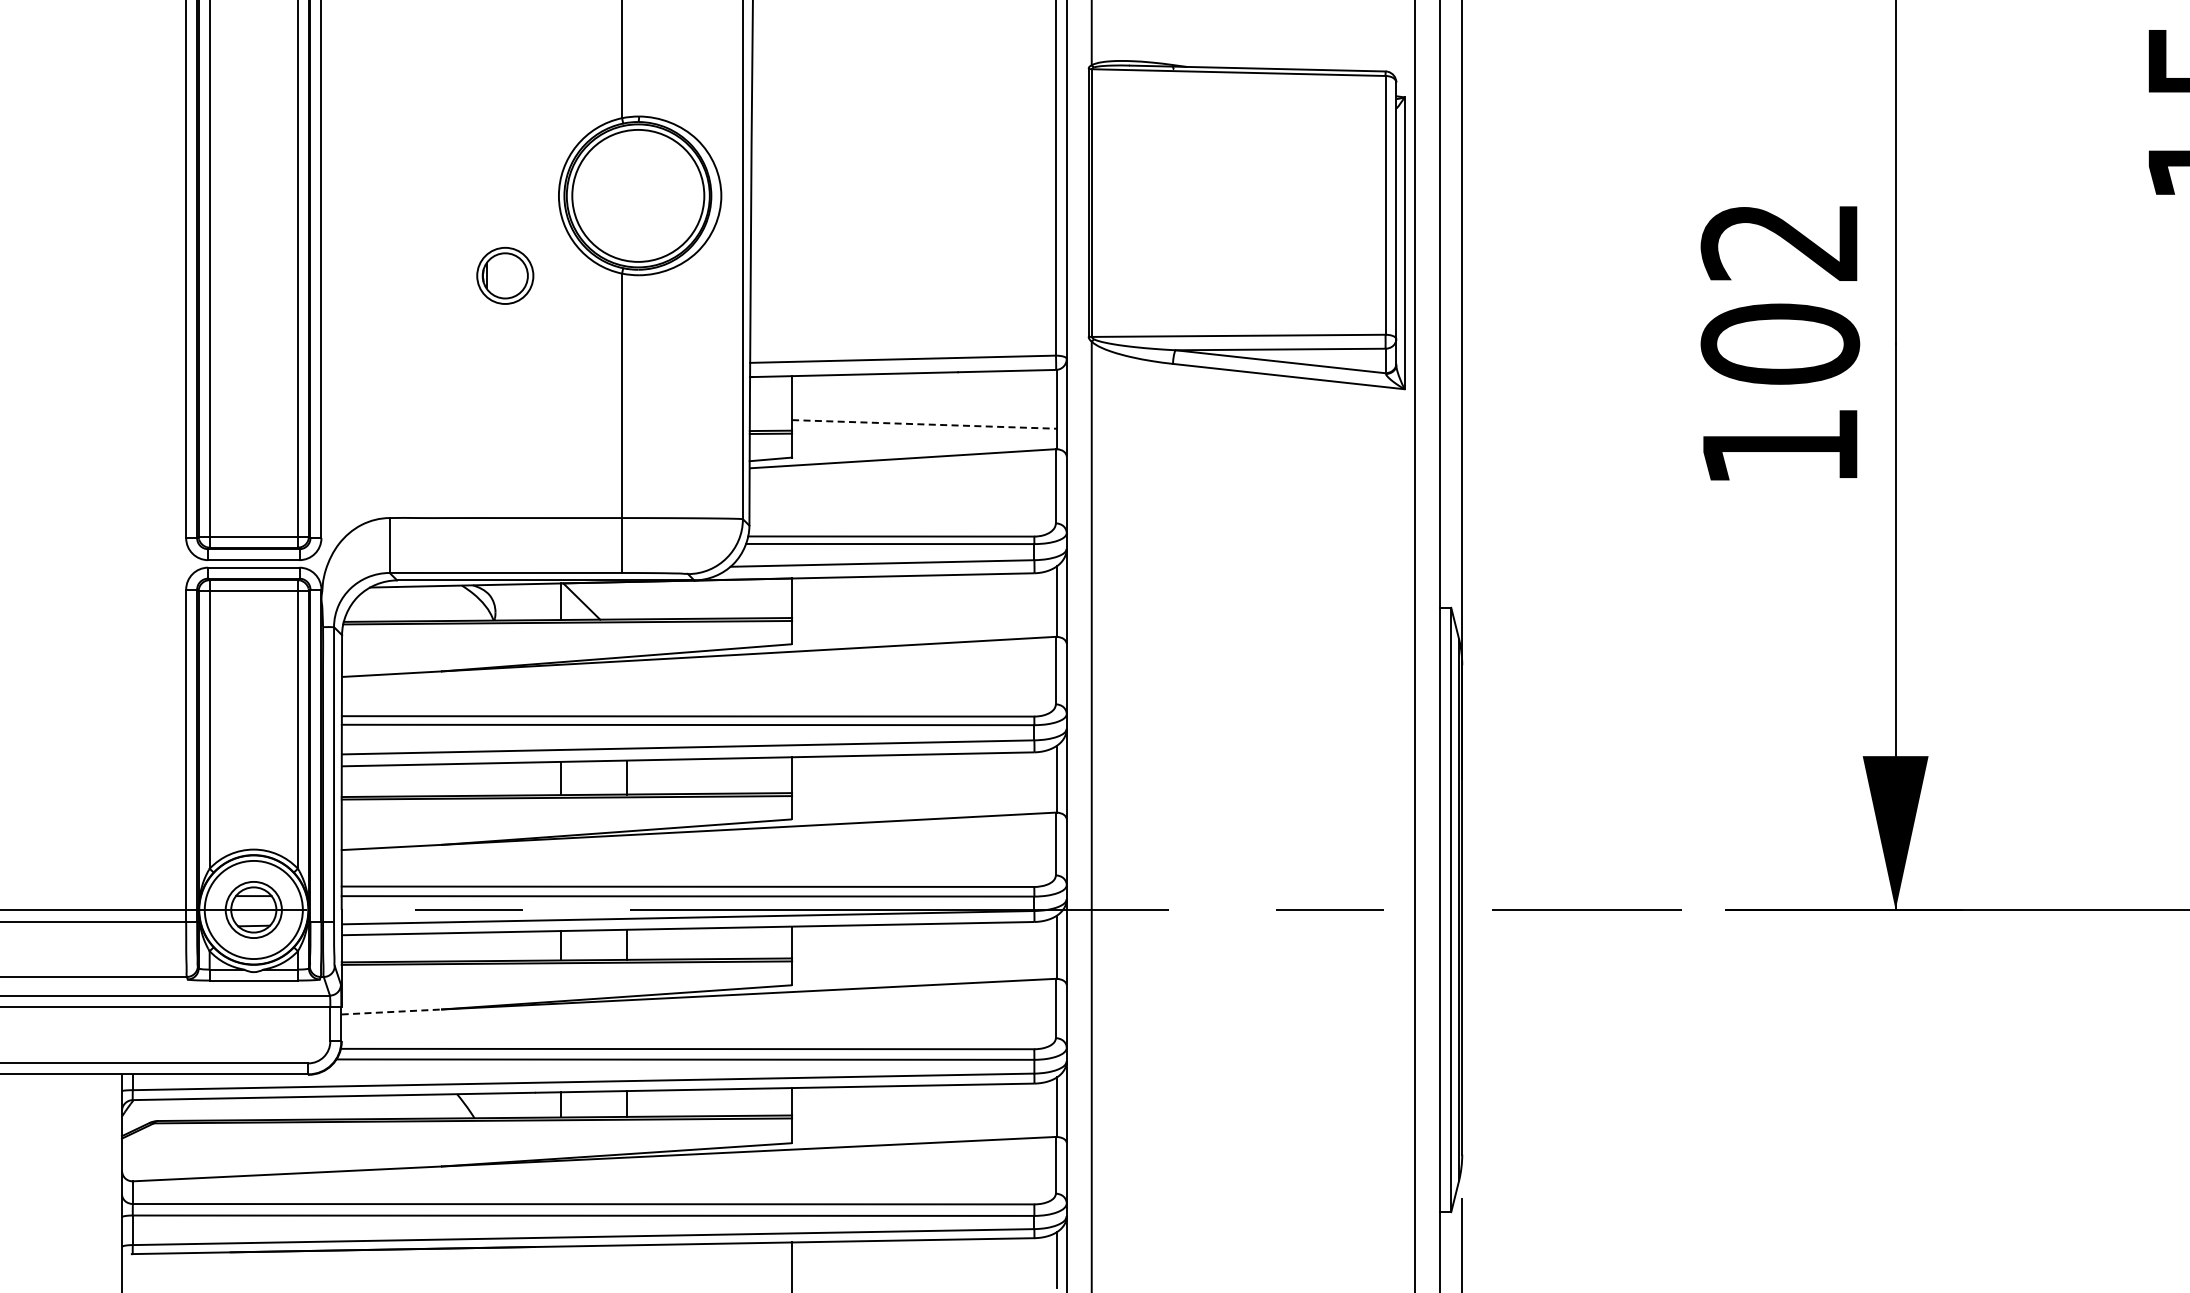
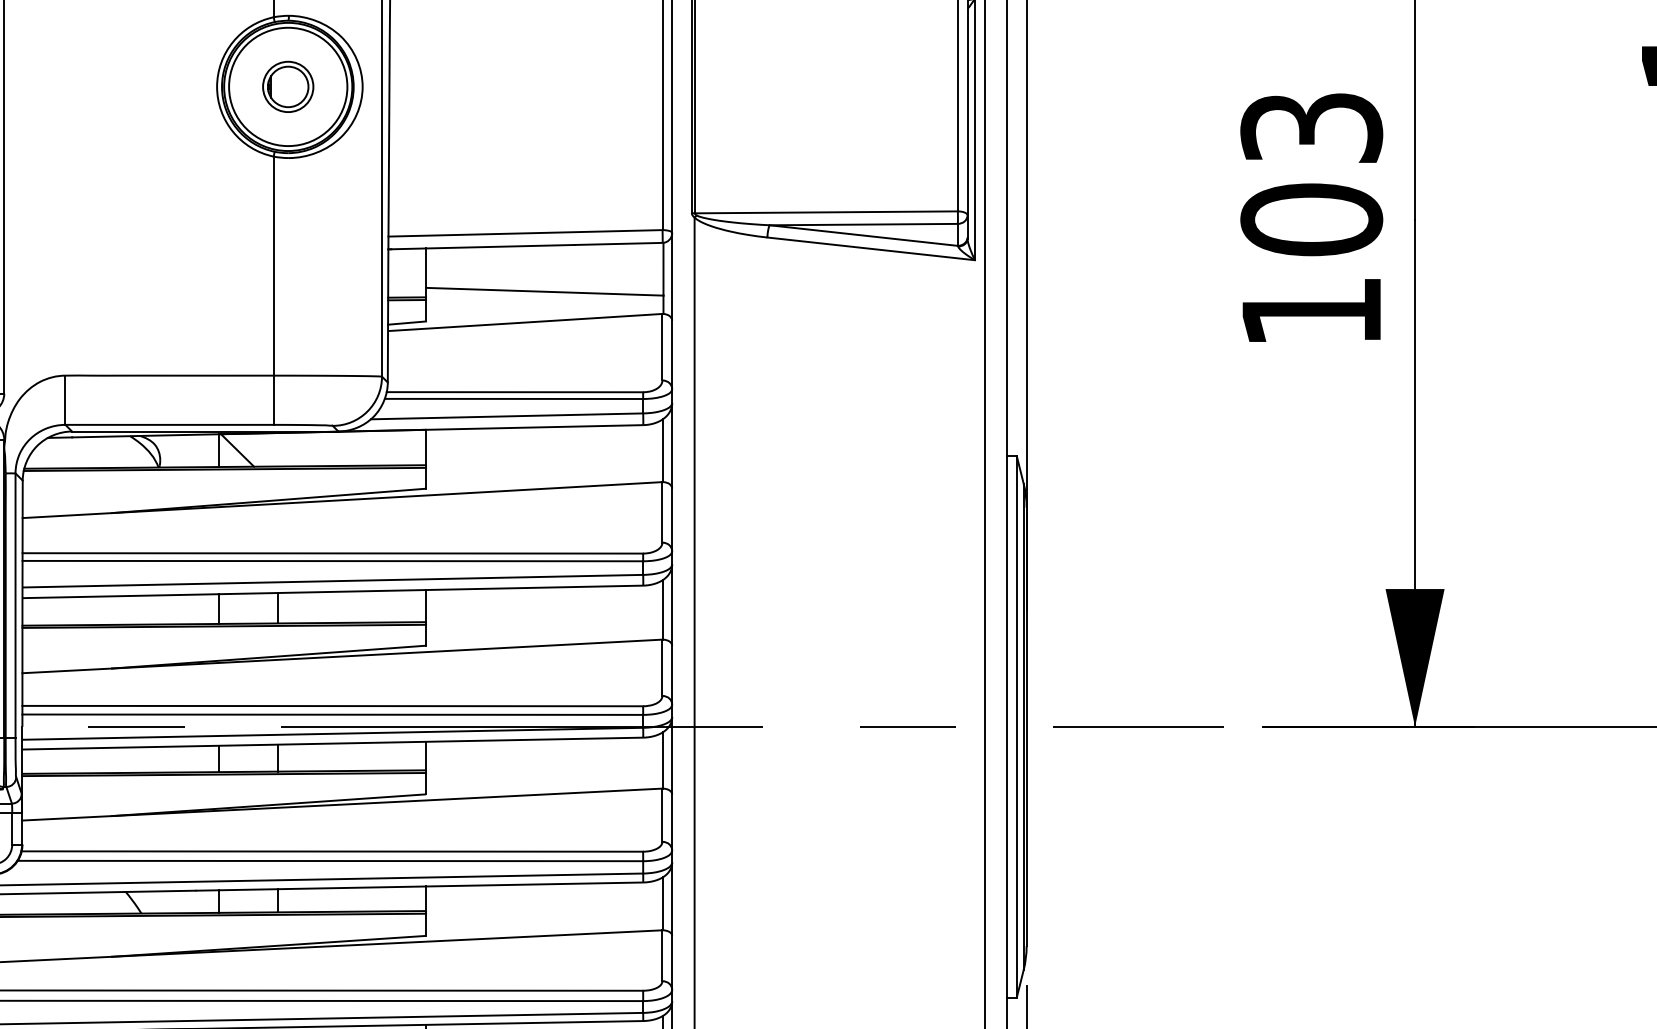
text: (1780, 241) -> (1311, 127), 102 -> 103
part: (505, 275) -> (288, 86), moved
line: (924, 424) -> (544, 291), dashed -> solid
line: (391, 1012) -> (67, 818), dashed -> solid

